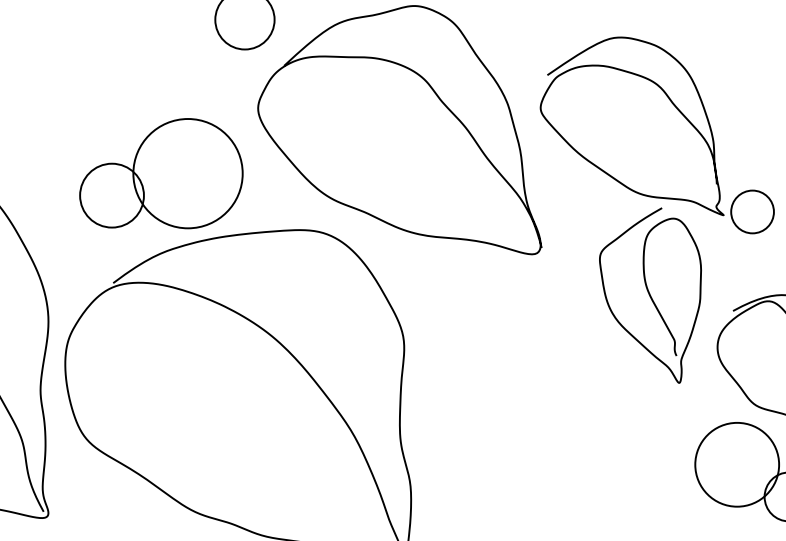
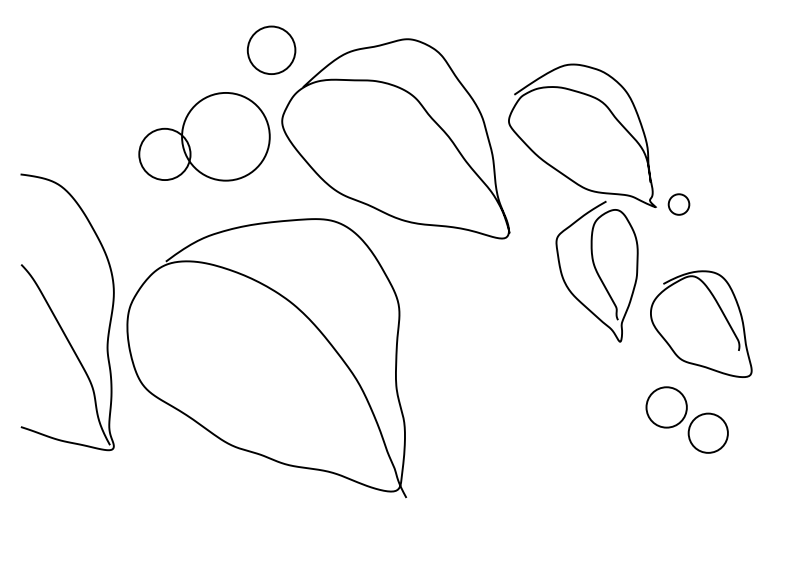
part: (161, 173) -> (204, 136), moved
circle: (751, 211) -> (678, 204), size x0.6
circle: (736, 464) -> (666, 407), size x0.6

